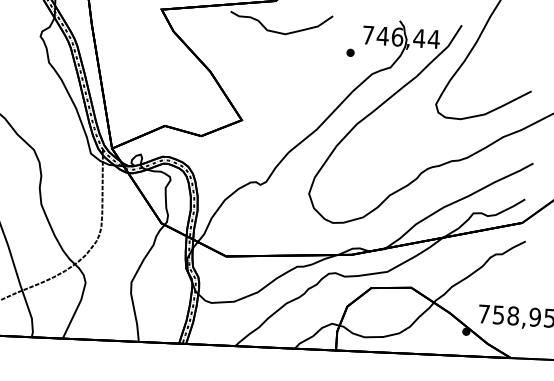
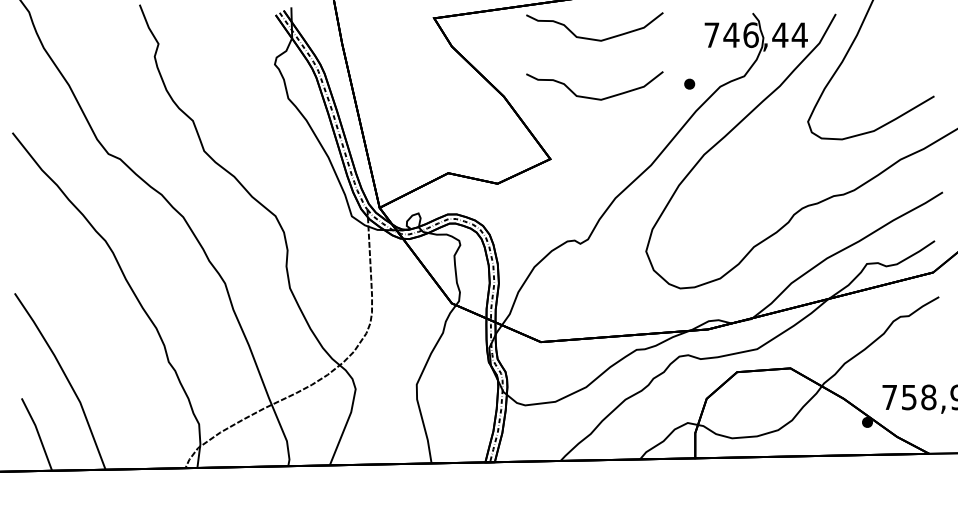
part: (350, 52) -> (689, 83), moved
curve: (277, 76) -> (594, 97), added

